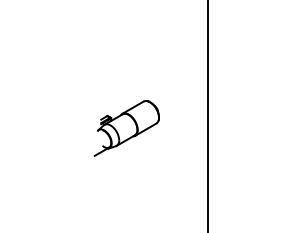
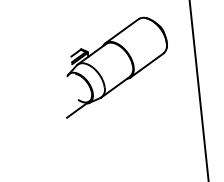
part: (126, 128) -> (115, 66), size x1.67

